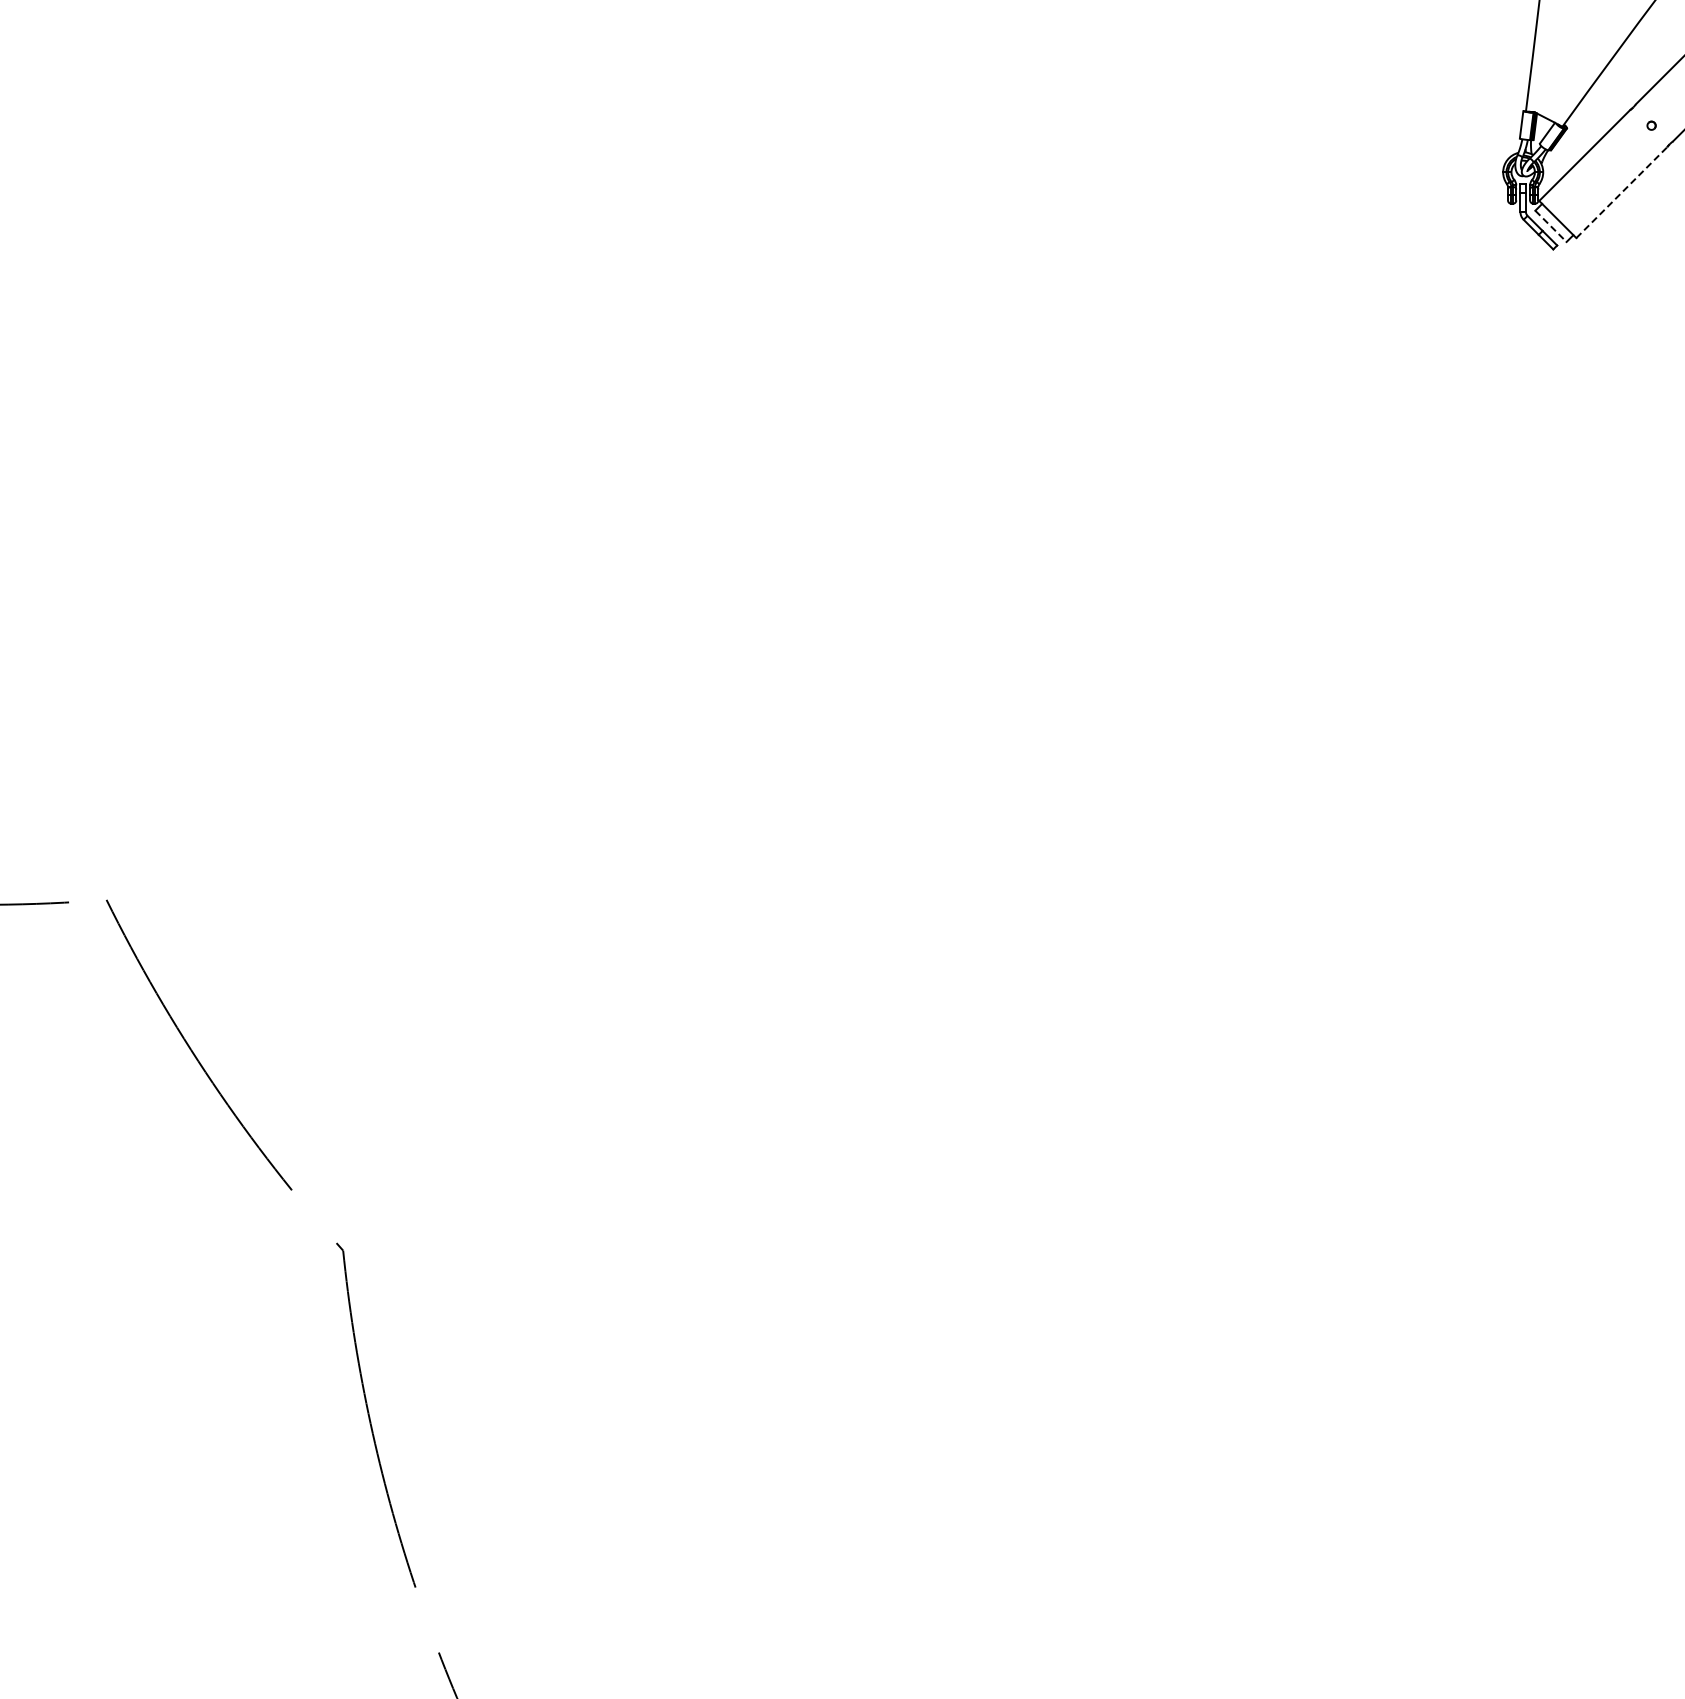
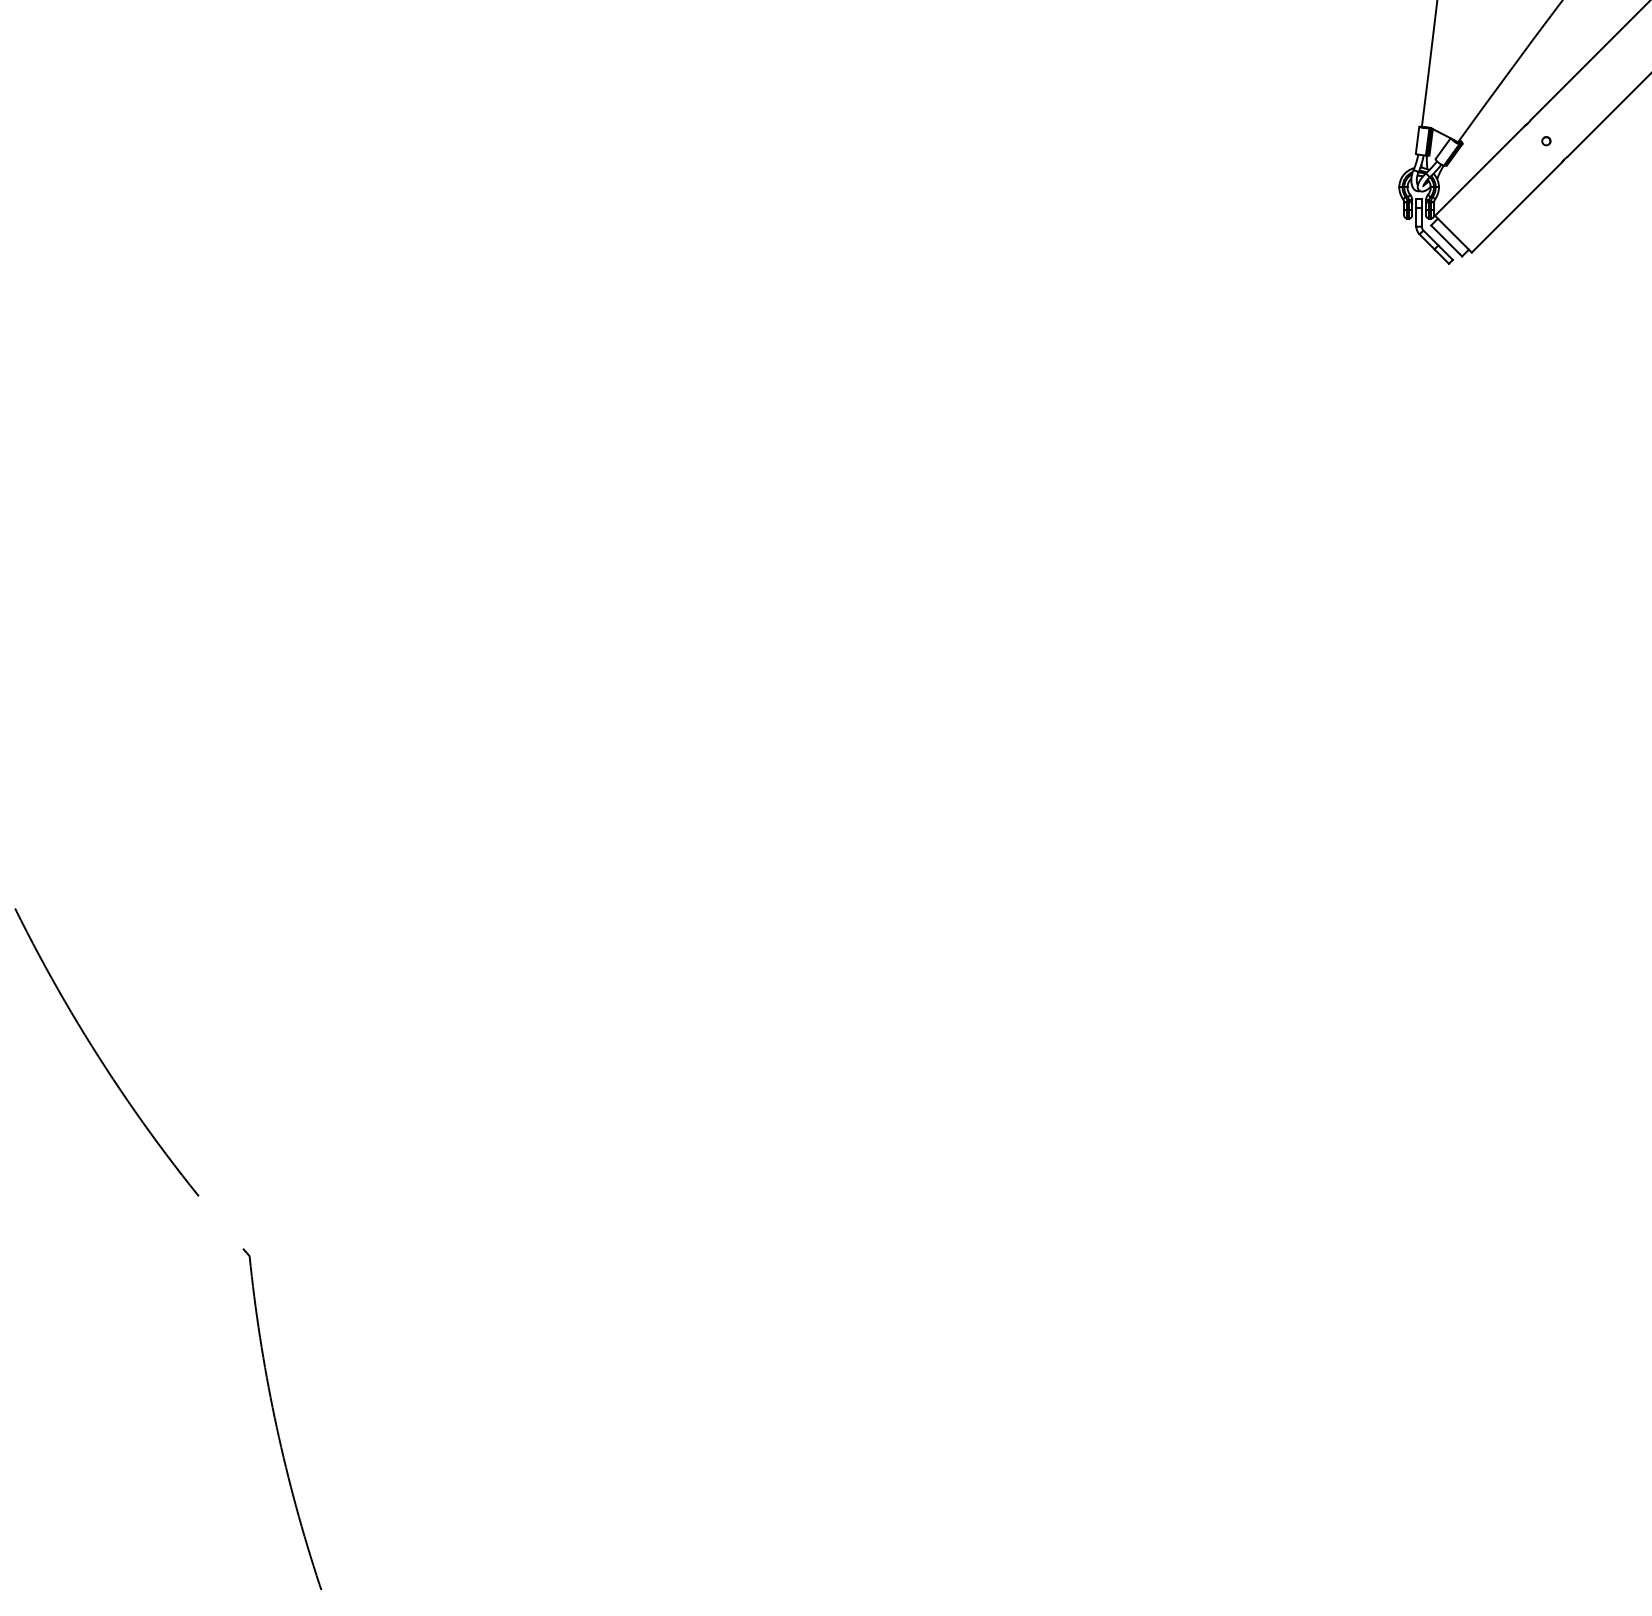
line: (1622, 192) -> (1517, 207), dashed -> solid
line: (1551, 226) -> (1447, 241), dashed -> solid

